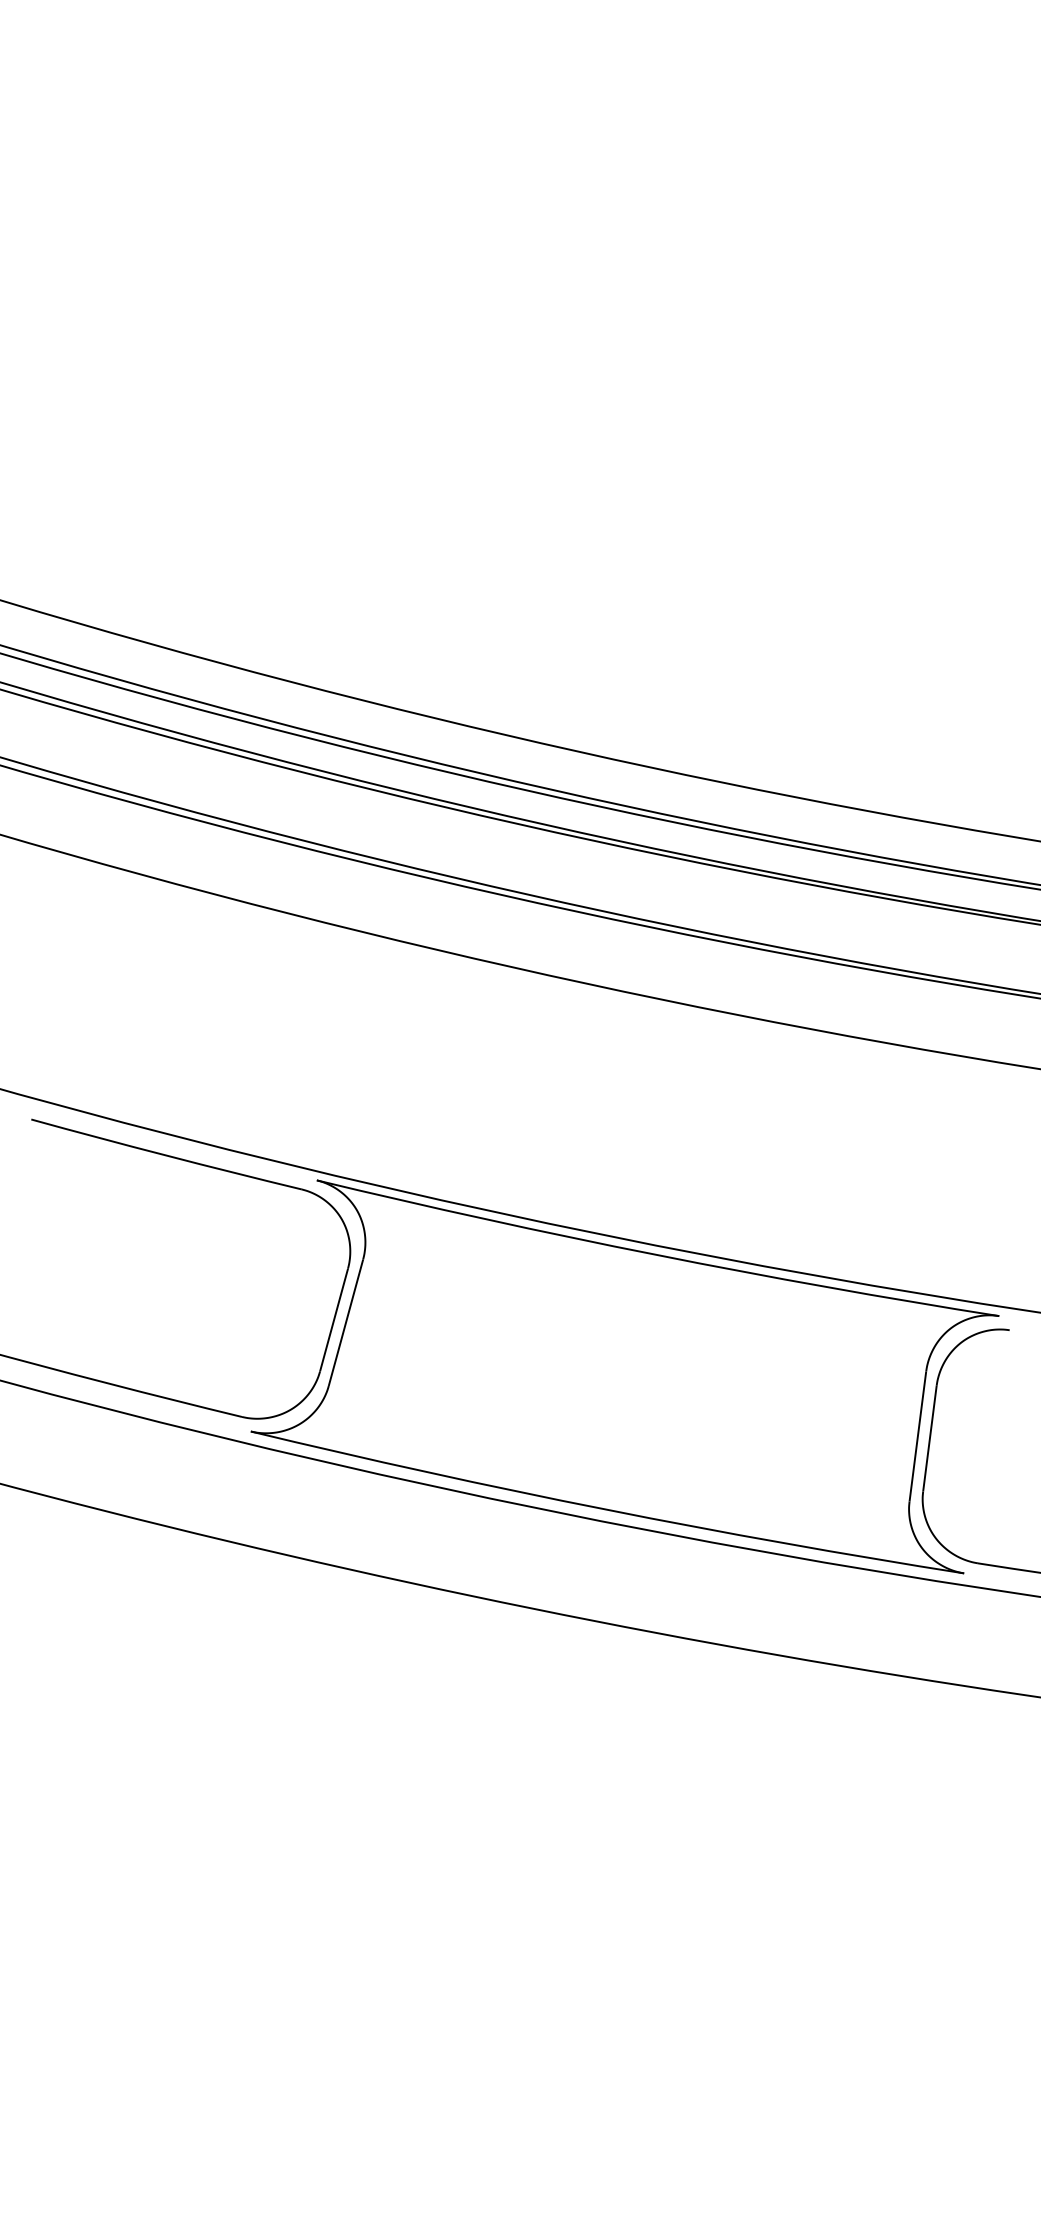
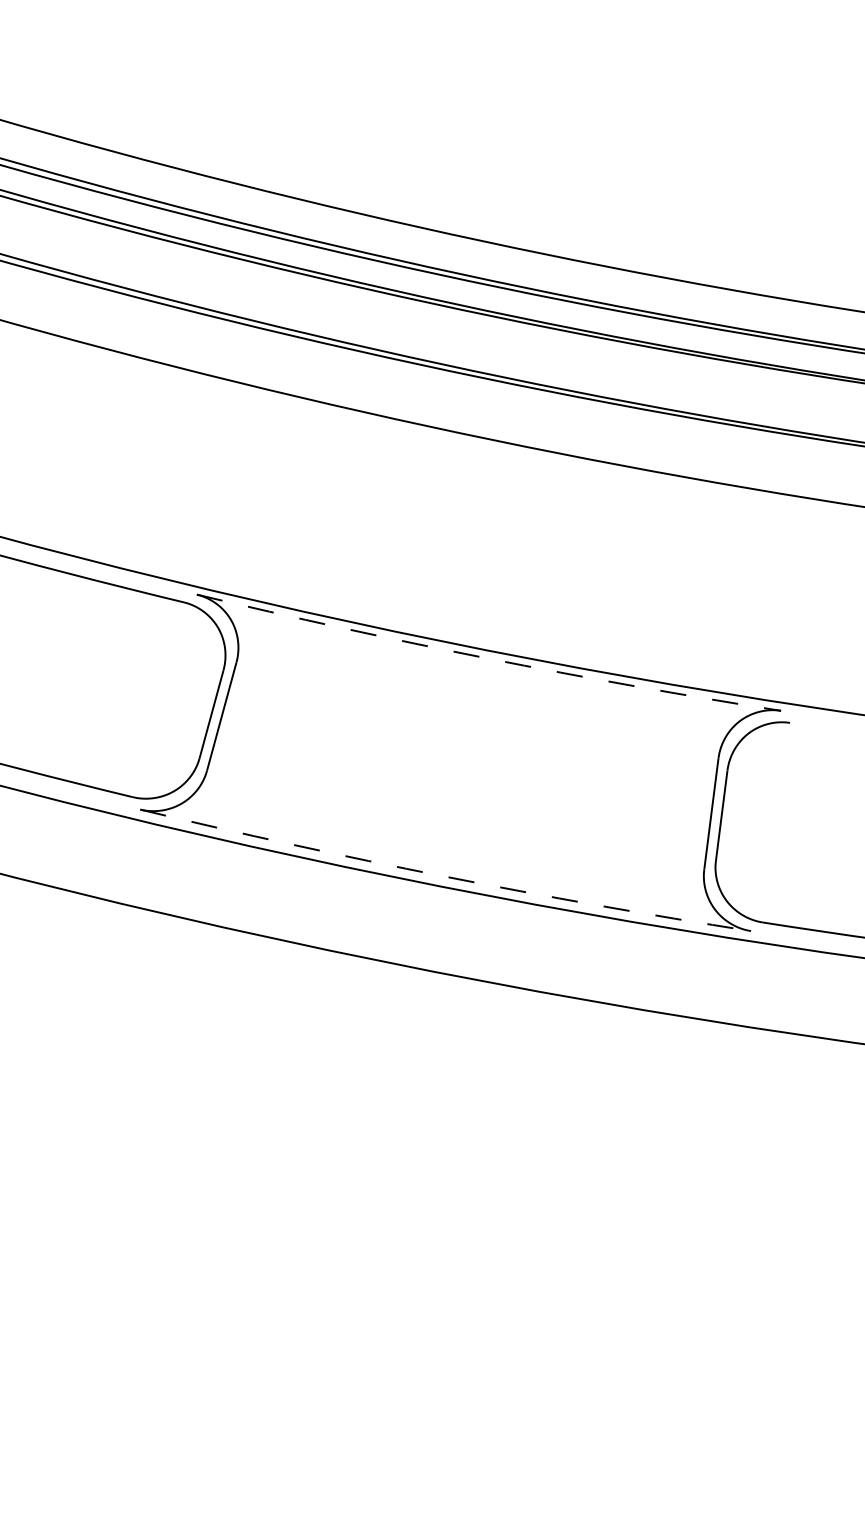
arc: (656, 1254) -> (487, 658), solid -> dashed
arc: (606, 1509) -> (444, 876), solid -> dashed

